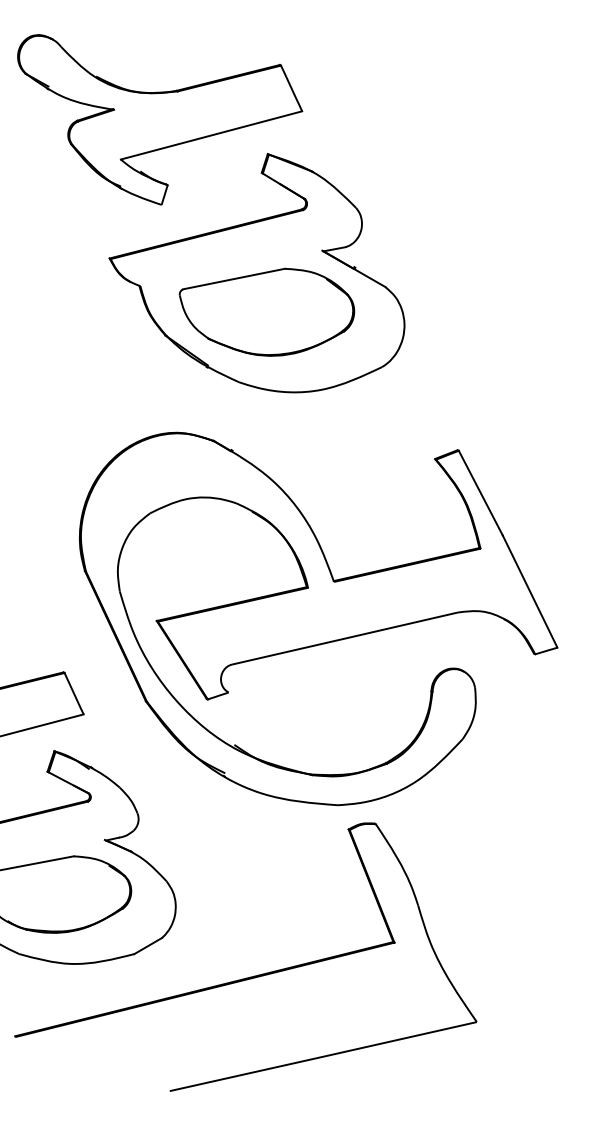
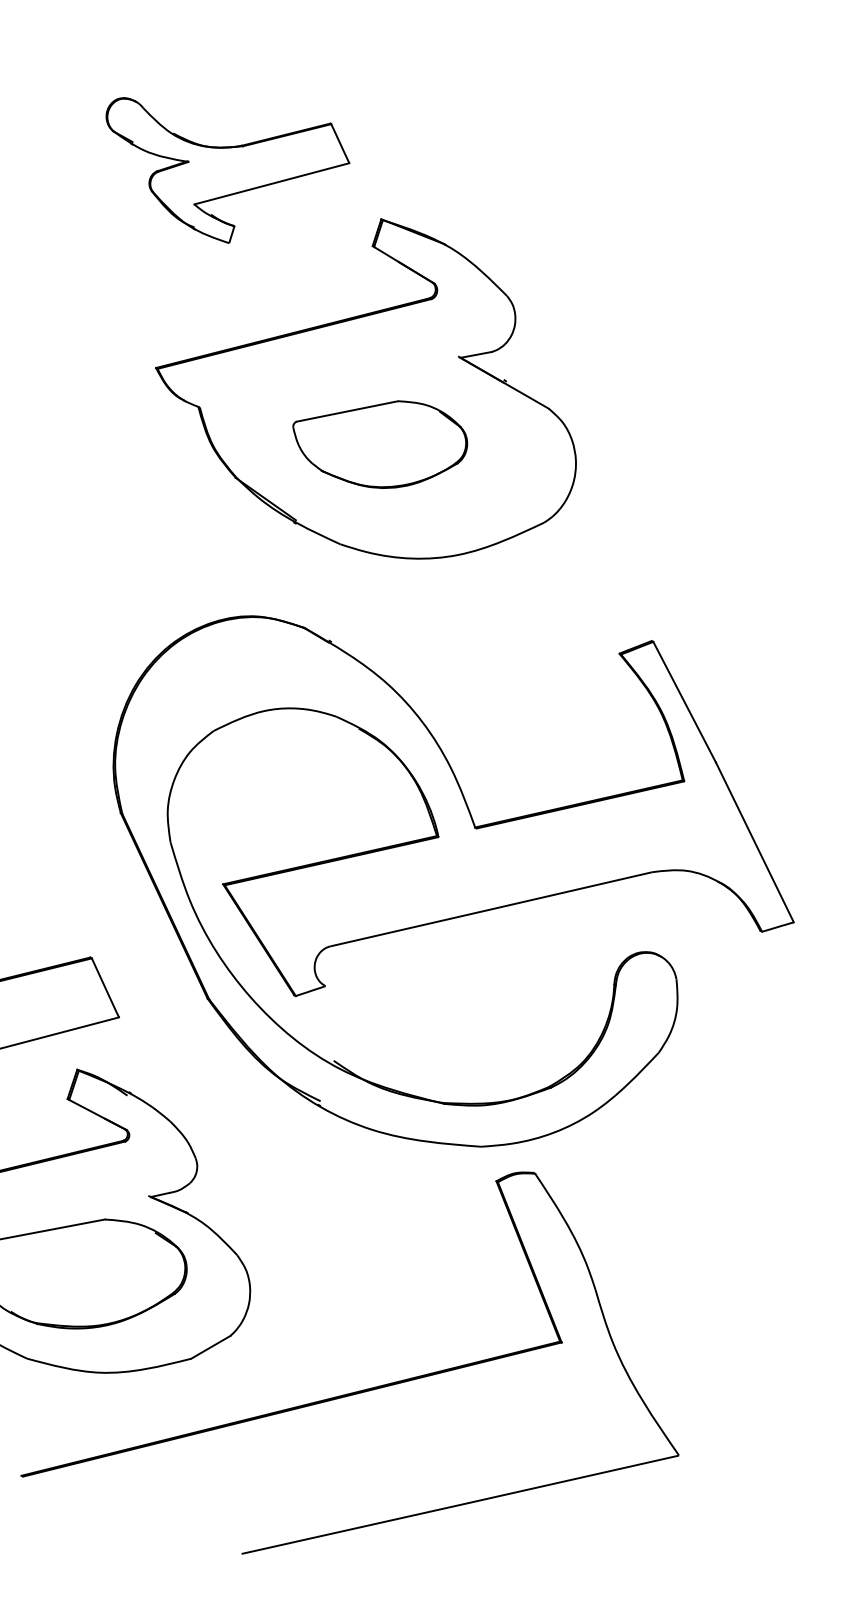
part: (159, 119) -> (227, 170), size x0.6
part: (267, 312) -> (380, 444), size x0.7

